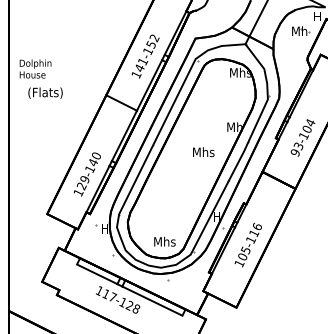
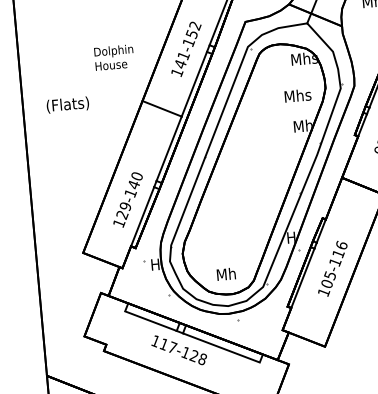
text: (35, 68) -> (114, 56), moved
text: (203, 152) -> (297, 96), moved
text: (173, 242) -> (240, 273), Mhs -> Mh

